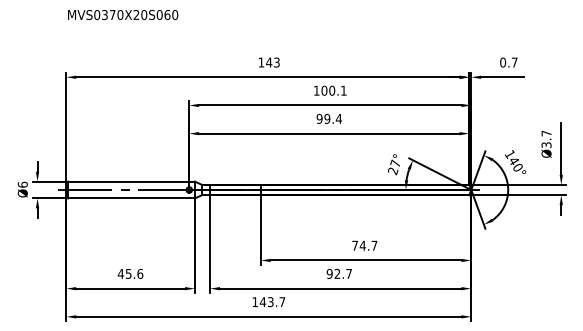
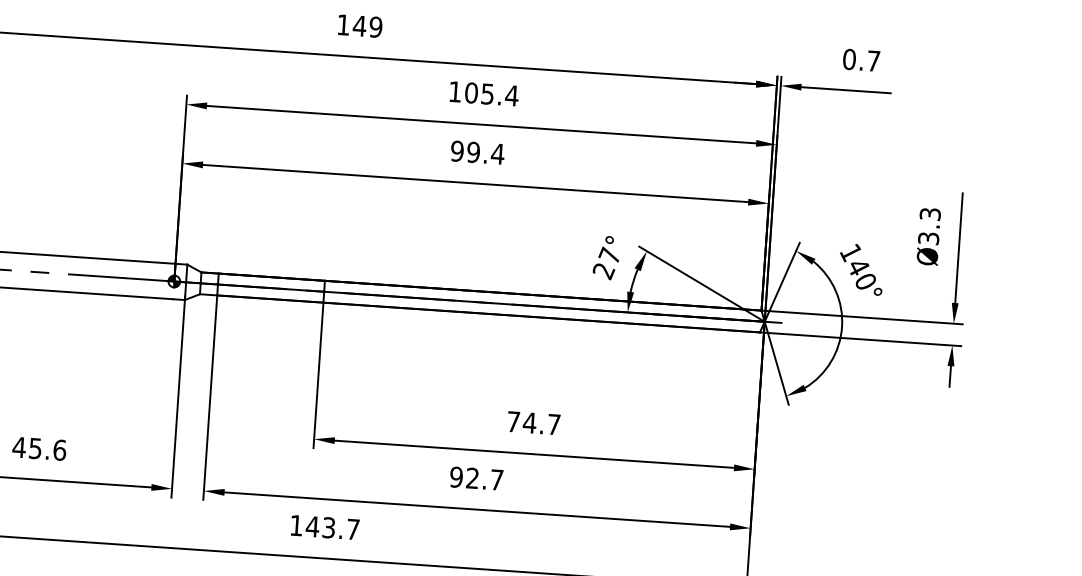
text: (276, 62) -> (375, 27), 143 -> 149
text: (337, 90) -> (498, 94), 100.1 -> 105.4
text: (546, 133) -> (930, 214), Ø3.7 -> Ø3.3

